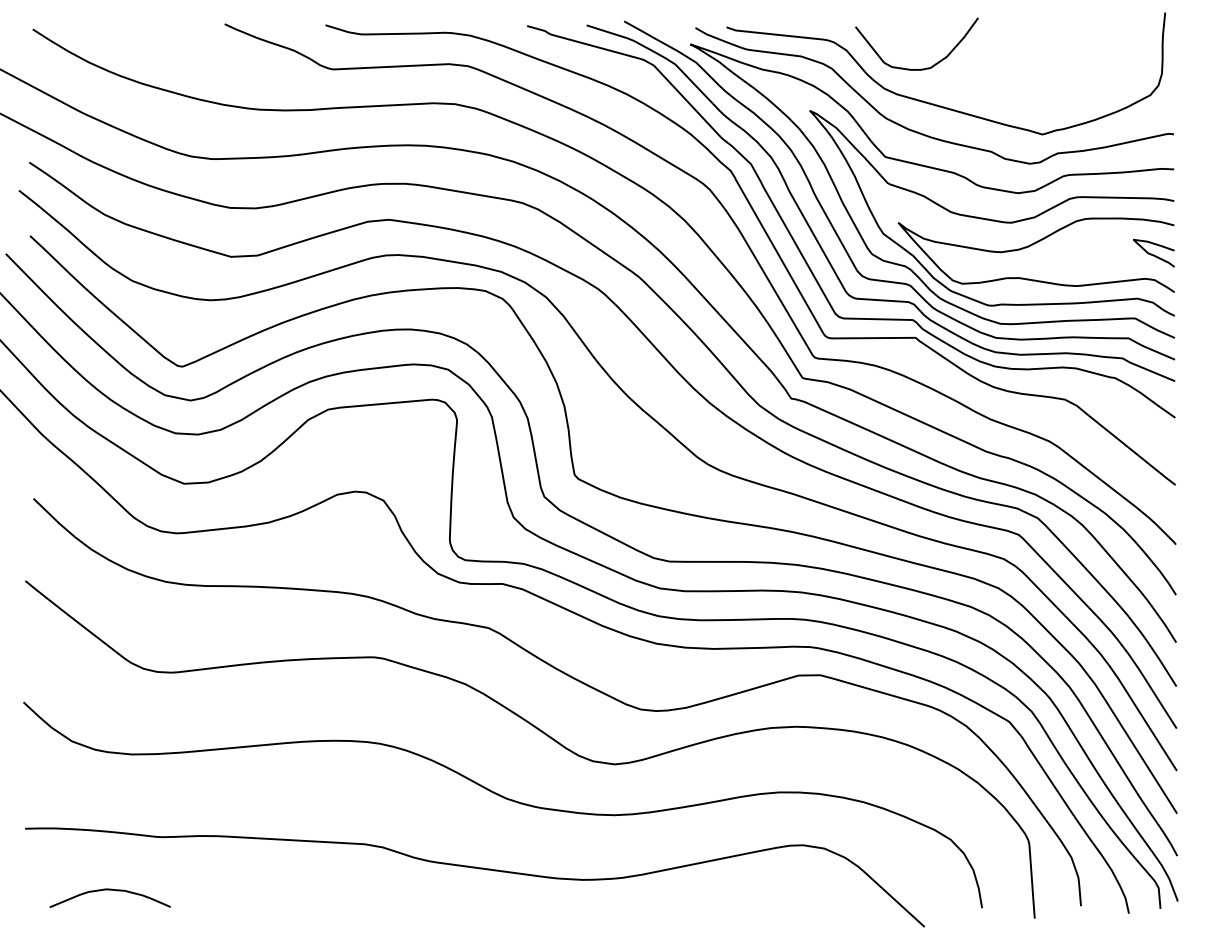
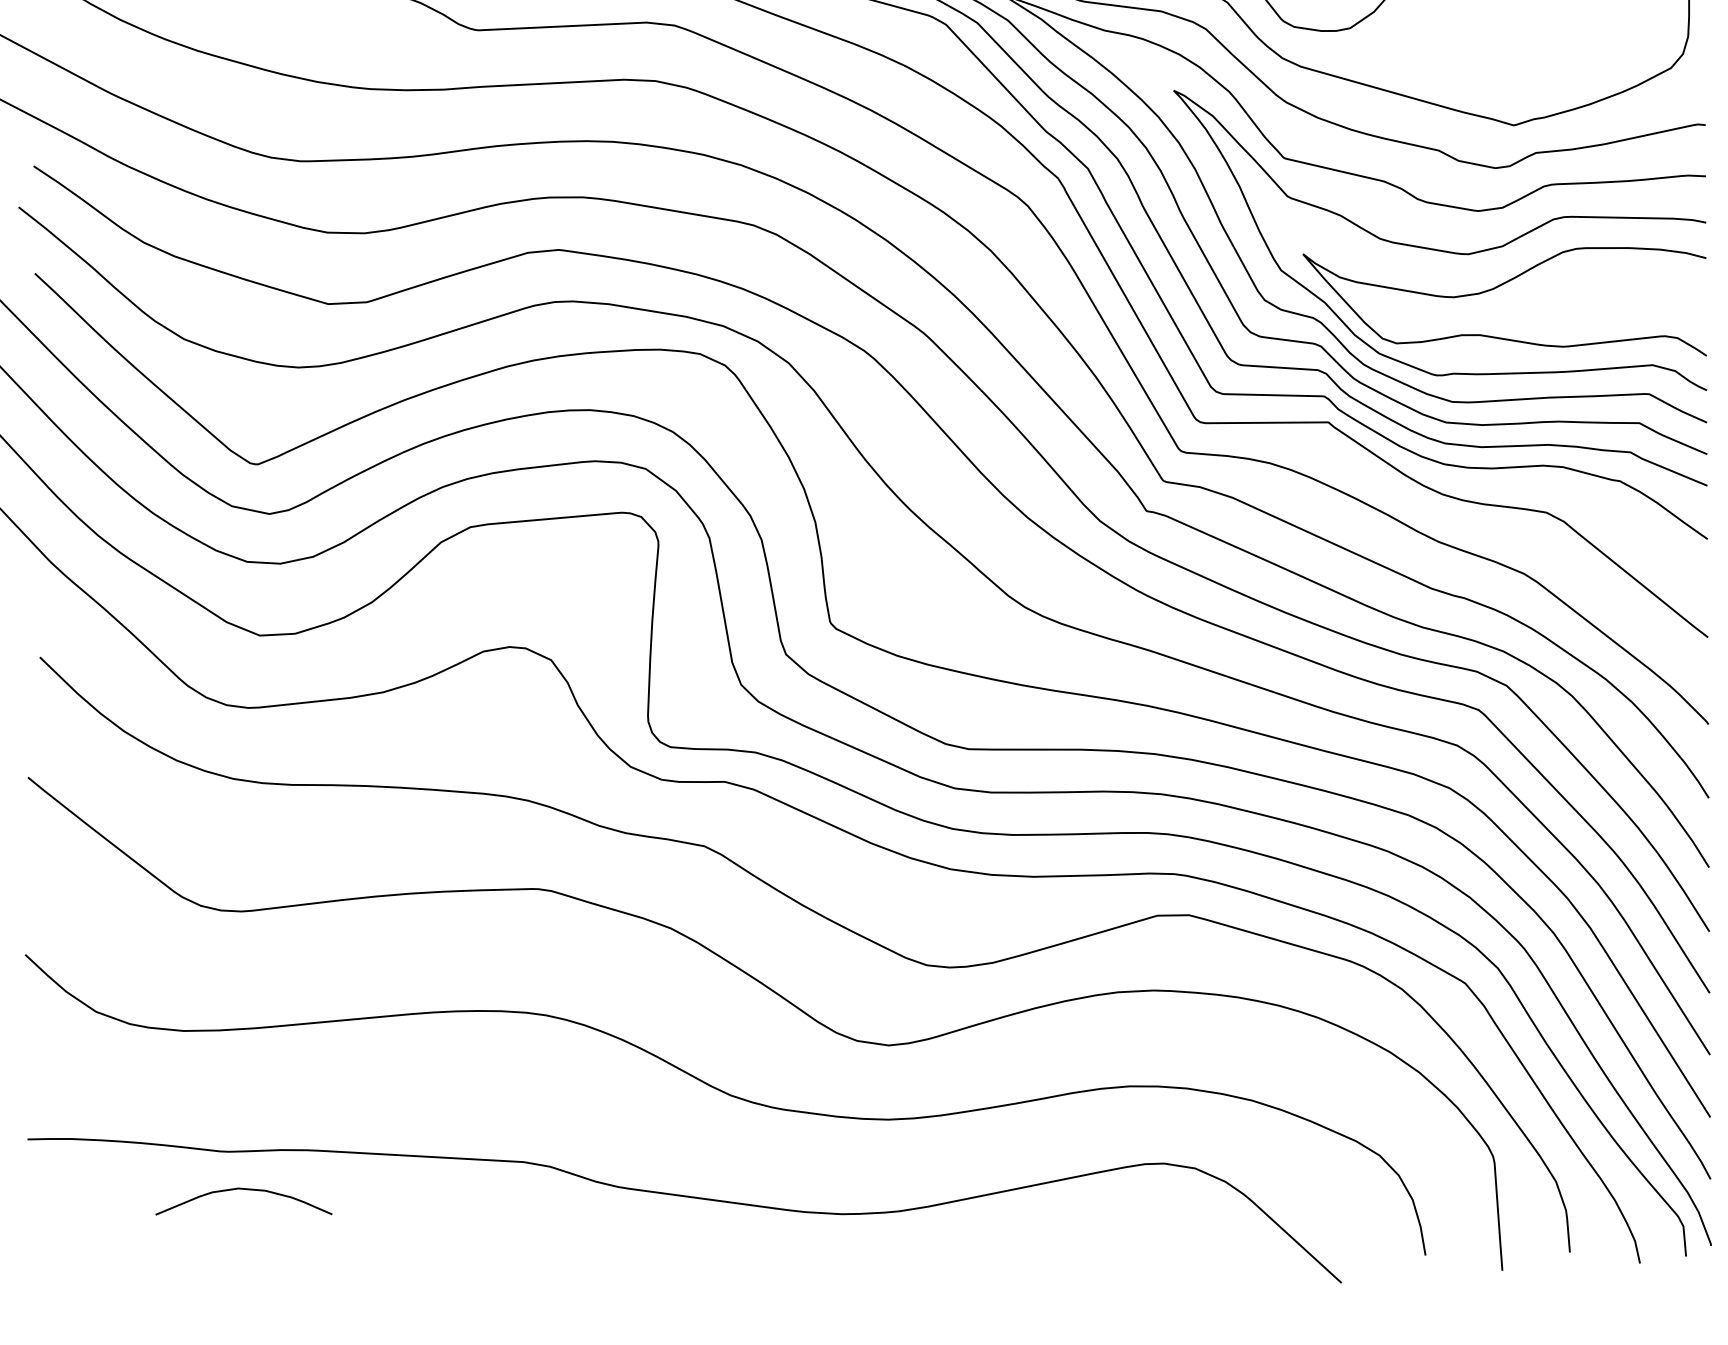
curve: (1153, 254) -> (1675, 300), removed
curve: (109, 890) -> (242, 1190), moved

